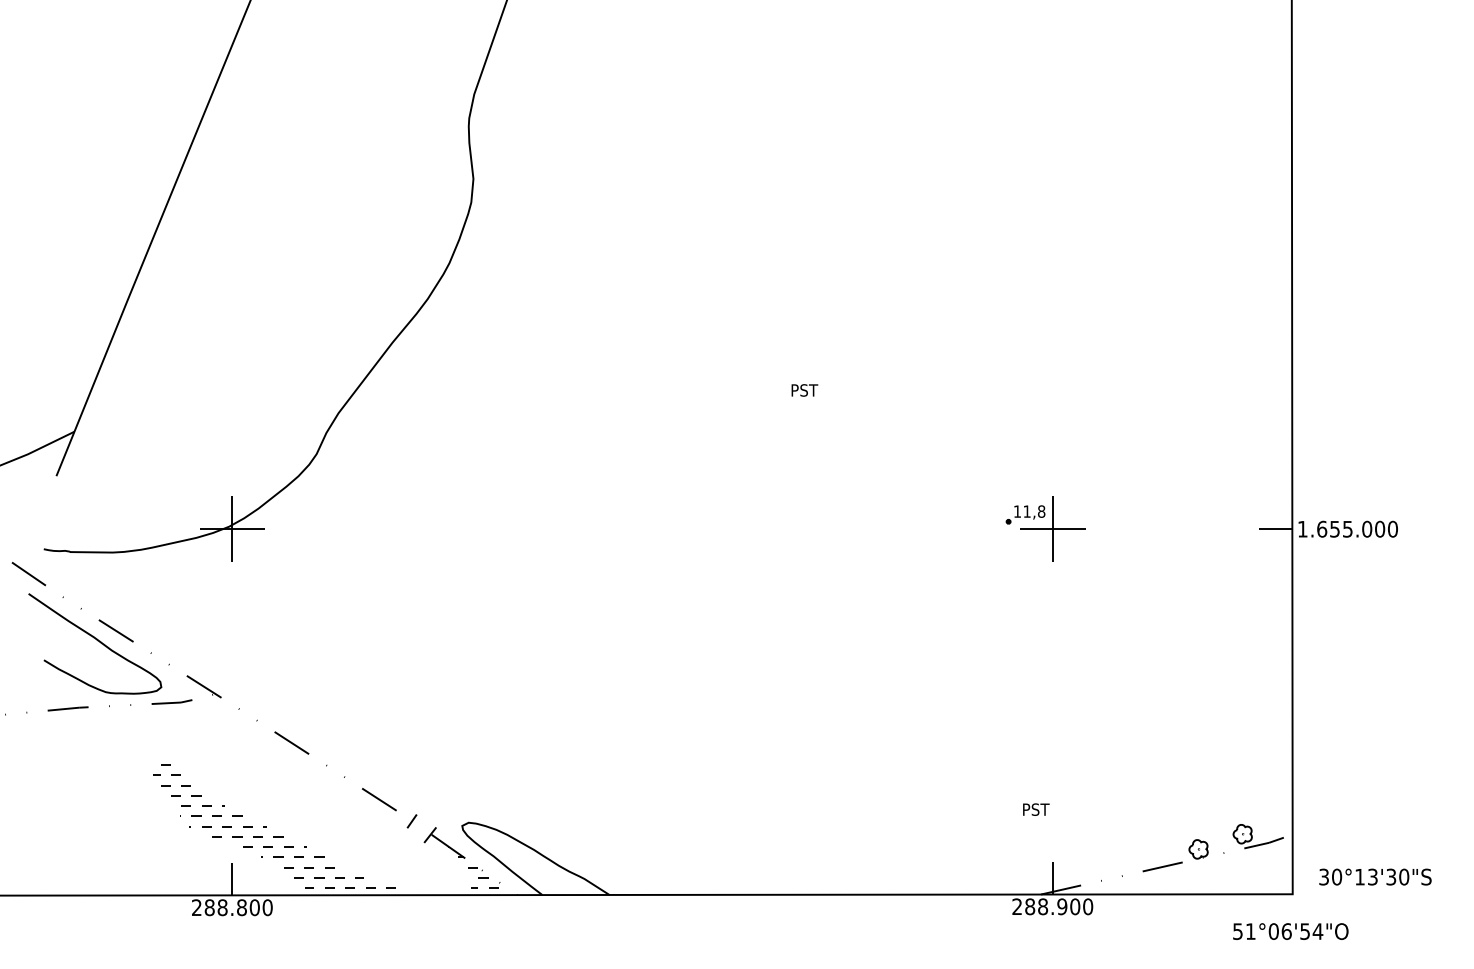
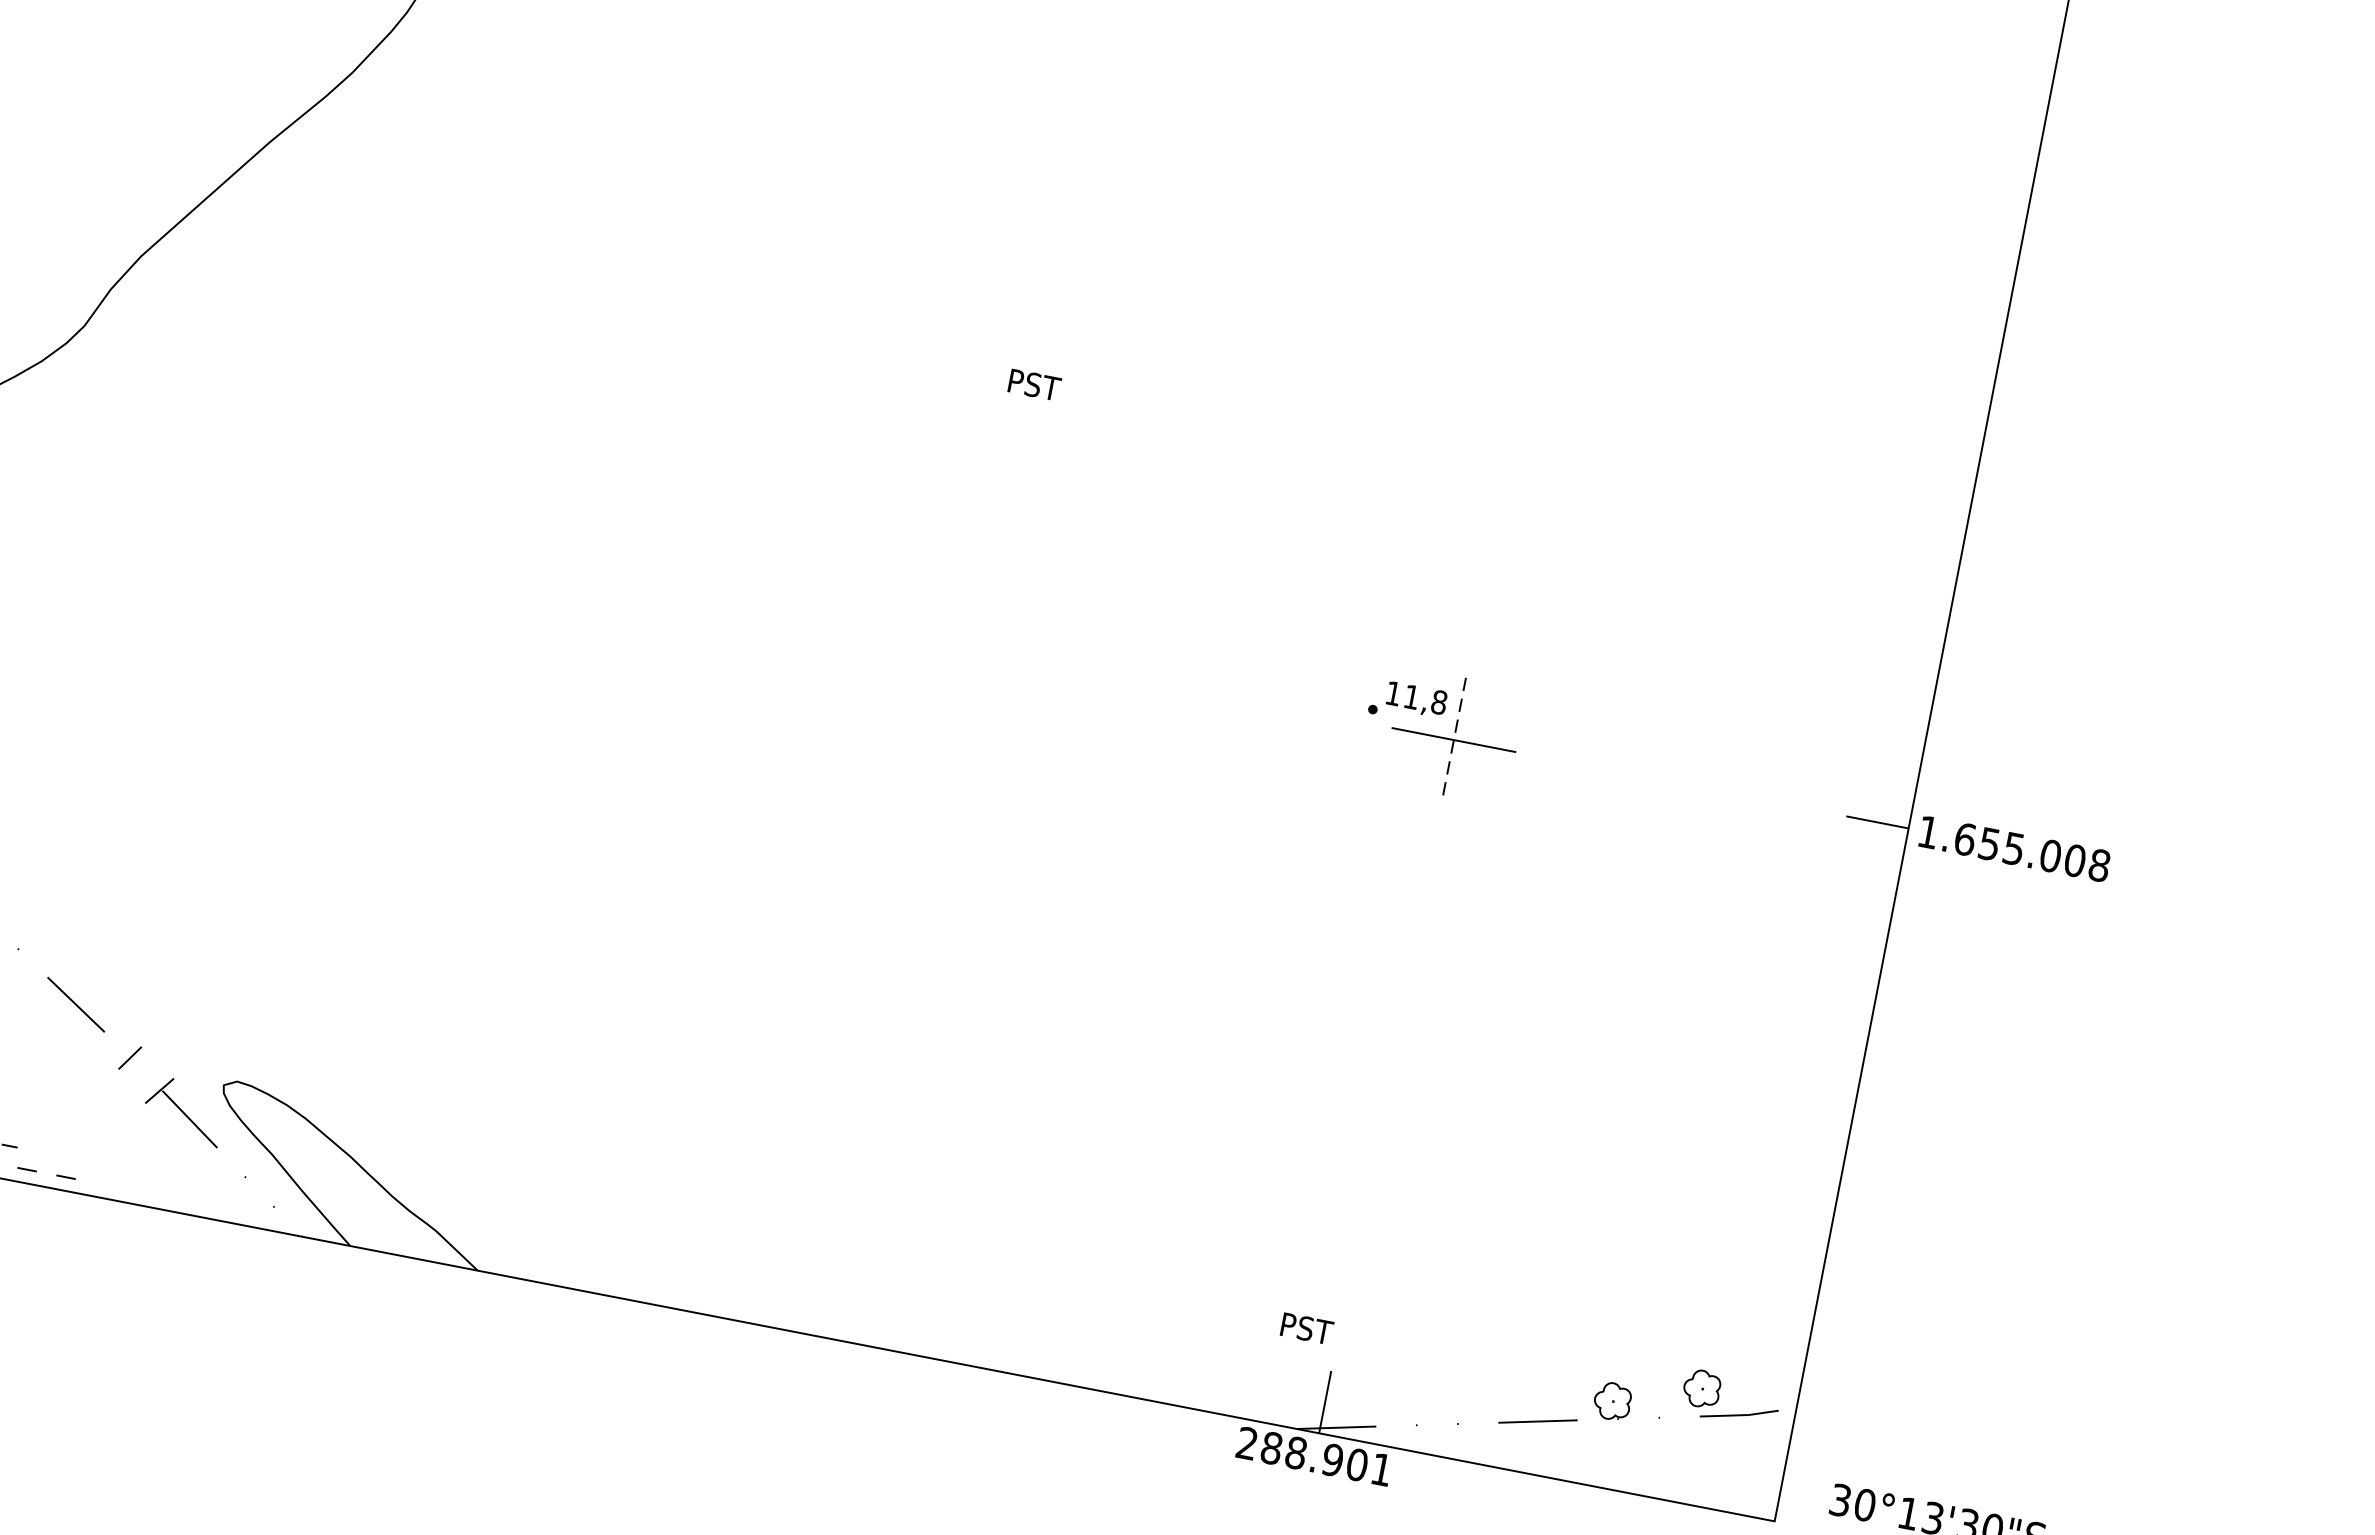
line: (1052, 529) -> (1453, 740), solid -> dashed
text: (1392, 529) -> (2098, 865), 1.655.000 -> 1.655.008
text: (1036, 809) -> (1307, 1328), moved
hatch: (472, 867) -> (227, 1167), removed
text: (1088, 906) -> (1382, 1469), 288.900 -> 288.901

